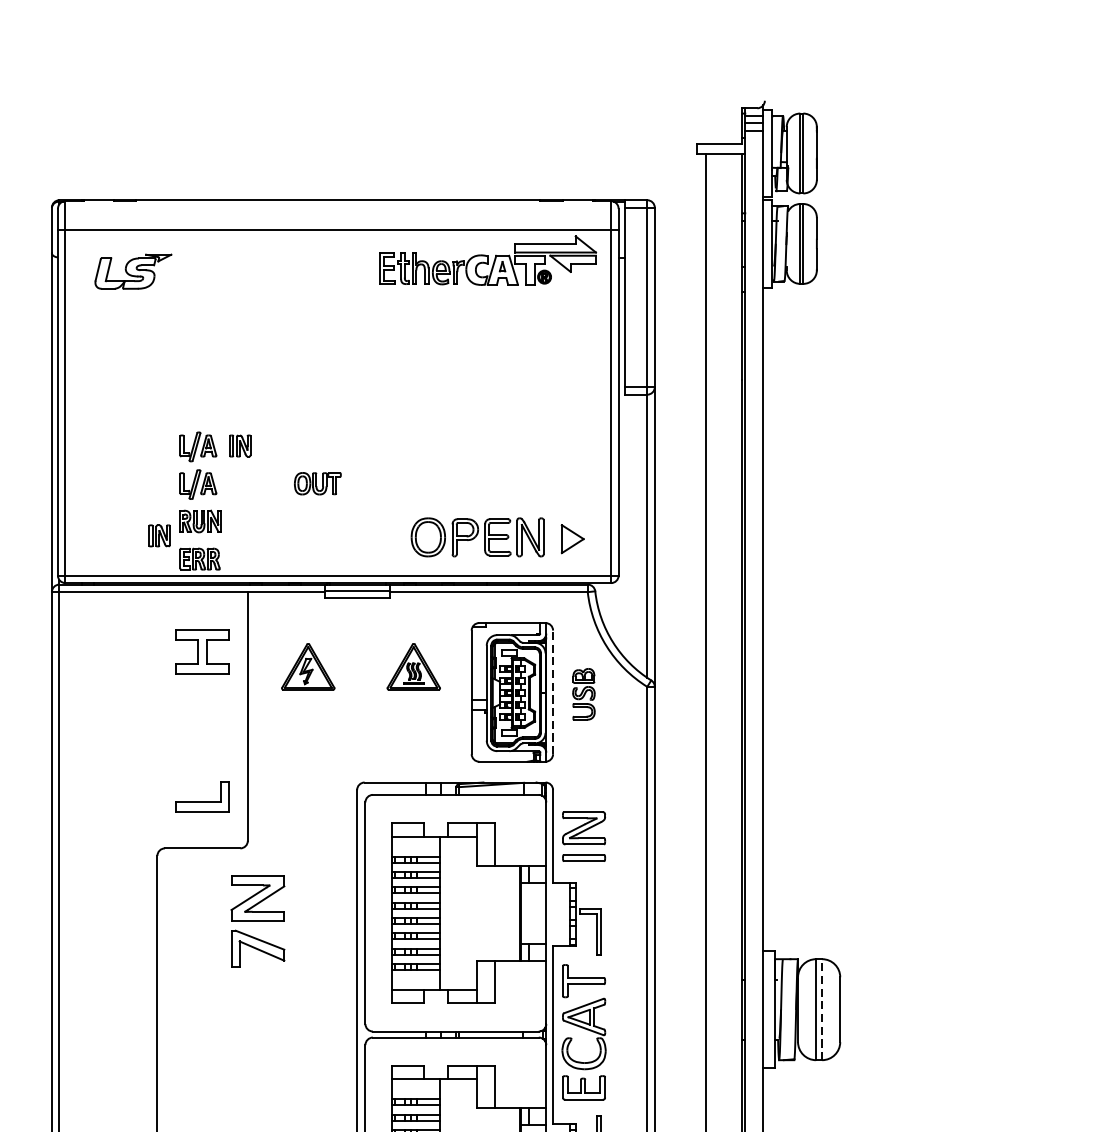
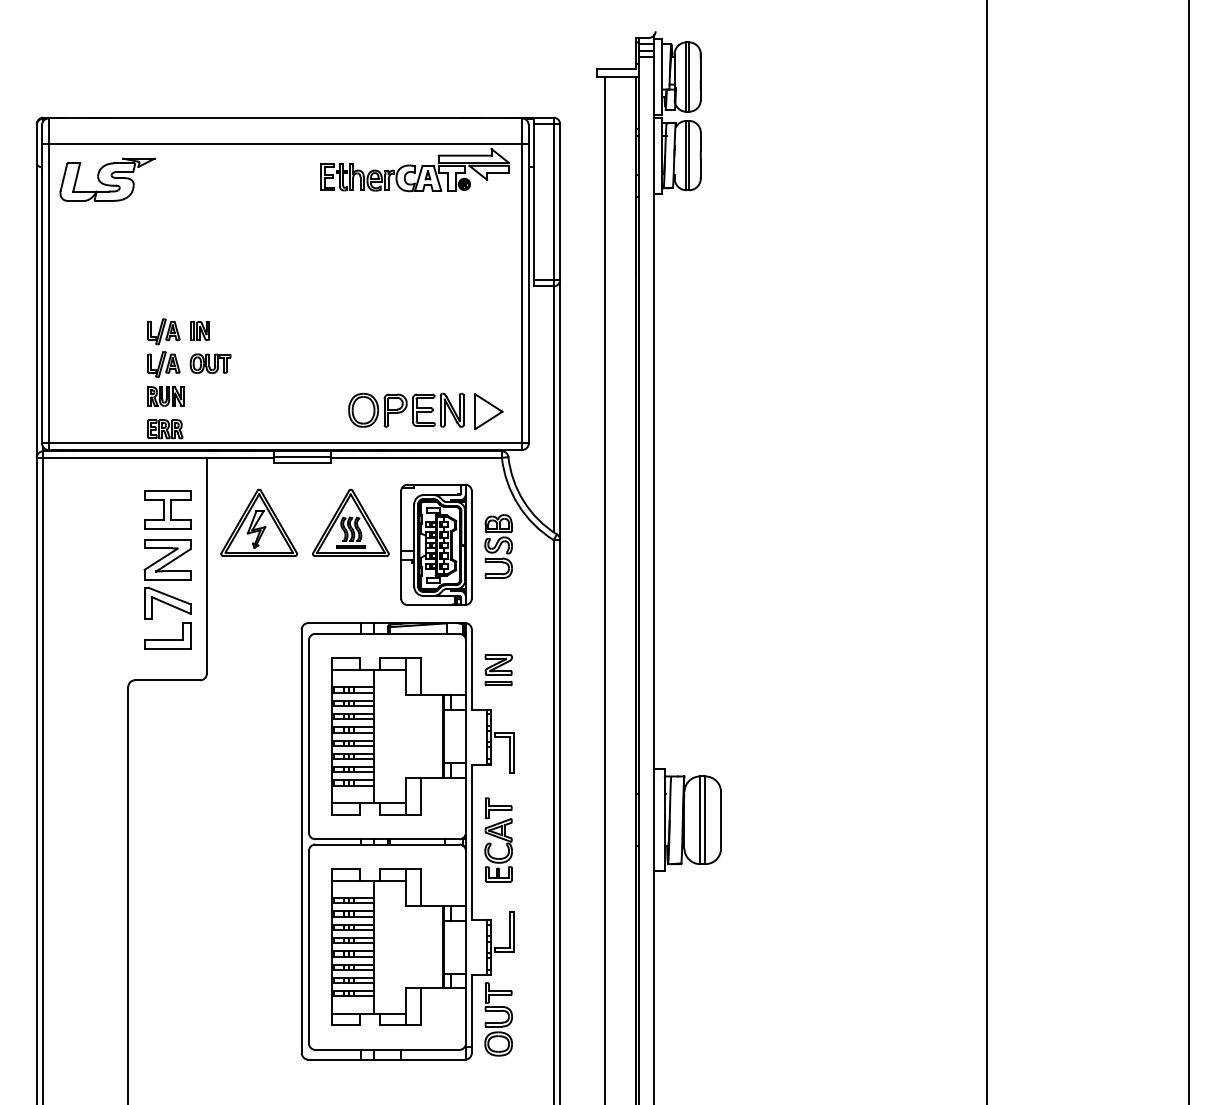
part: (133, 271) -> (107, 179), size x1.43
part: (317, 483) -> (210, 363), moved
part: (158, 536) -> (129, 409), removed
part: (572, 538) -> (488, 411), size x1.43
part: (308, 666) -> (259, 522), size x1.67
part: (413, 666) -> (350, 522), size x1.67
line: (552, 691) -> (471, 544), dashed -> solid
part: (583, 694) -> (498, 546), size x1.43
part: (583, 837) -> (498, 670), size x0.71
part: (257, 921) -> (167, 579), moved
line: (822, 1009) -> (705, 820), dashed -> solid
part: (583, 1031) -> (498, 839), size x0.71

